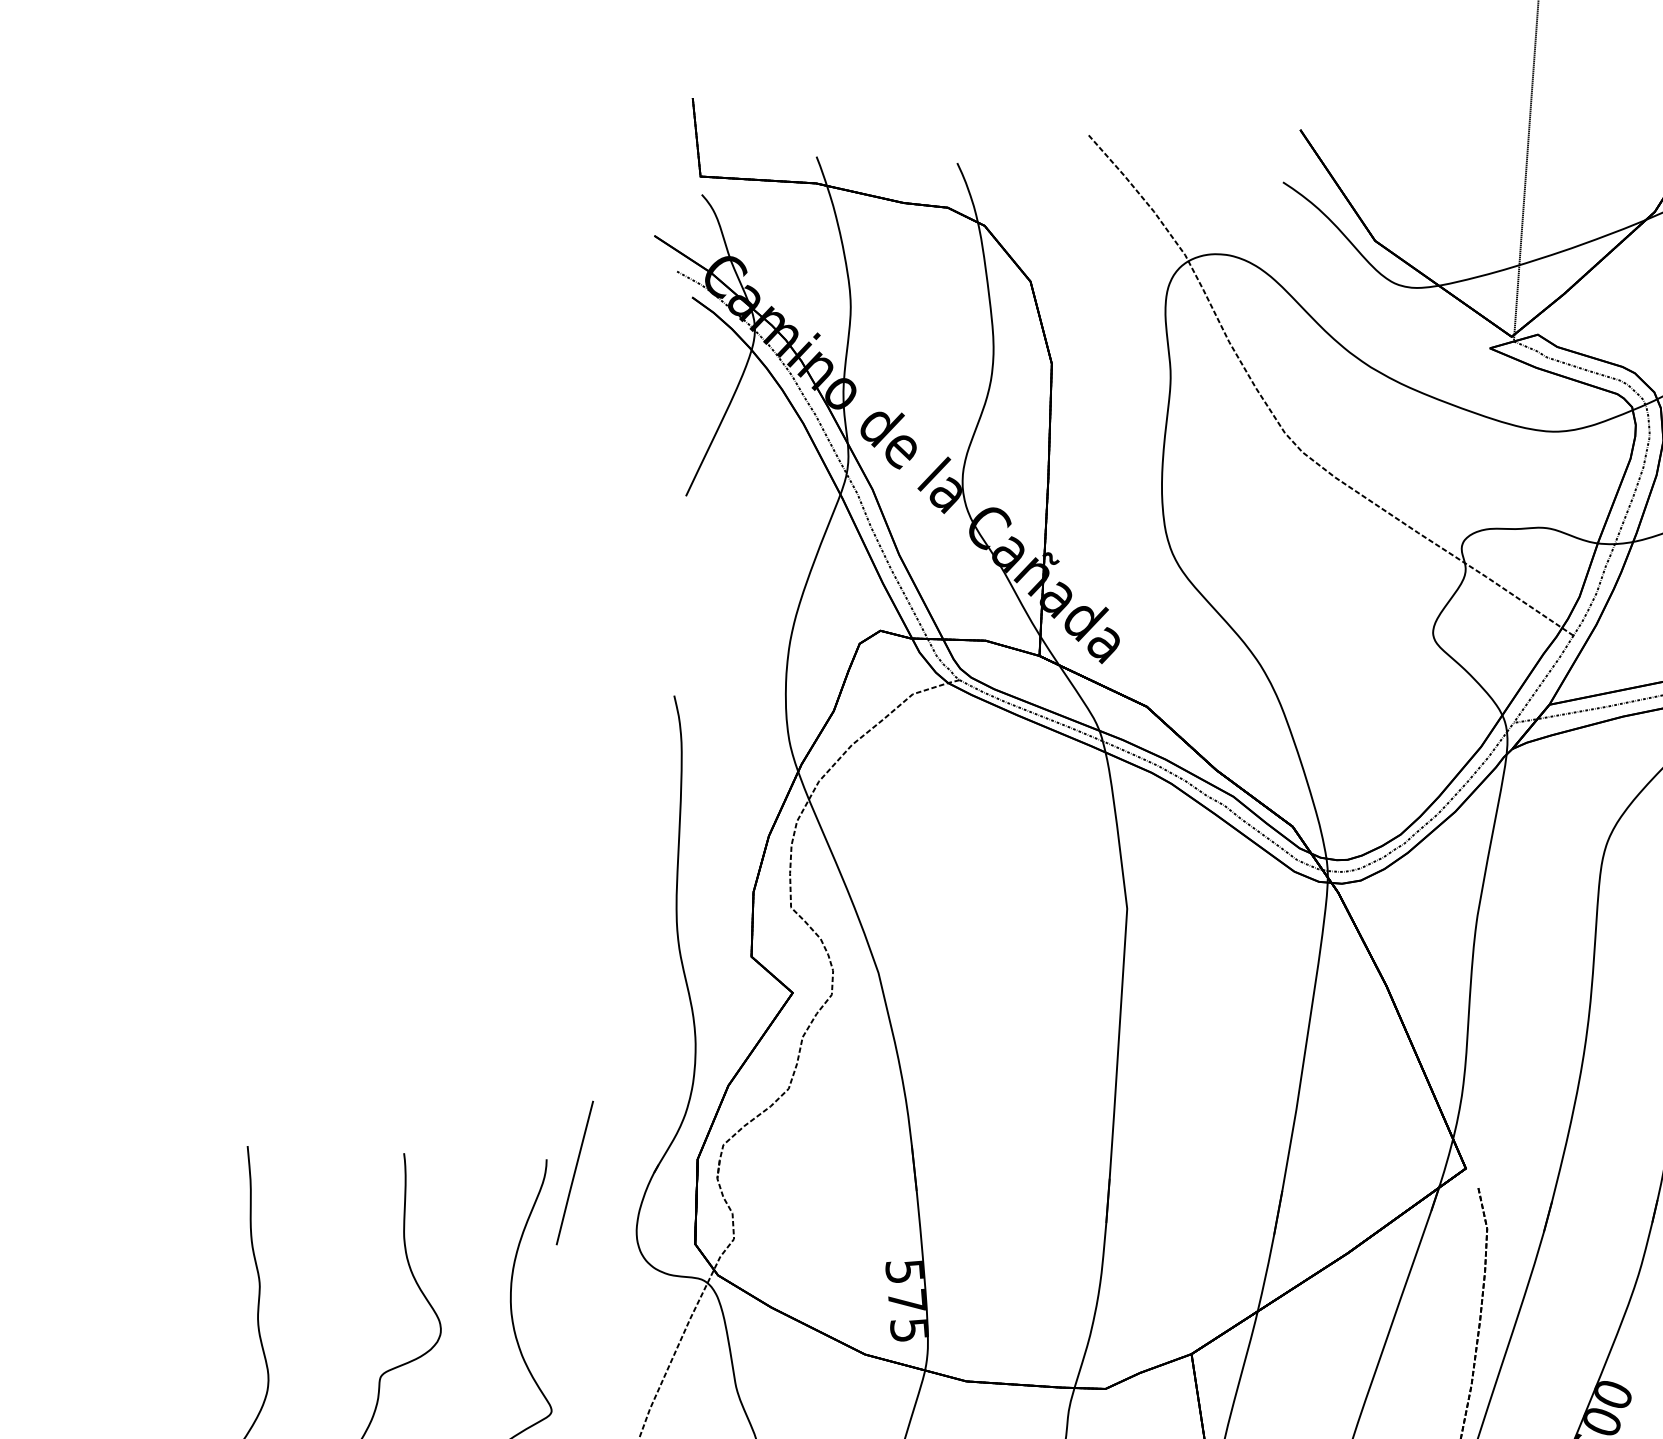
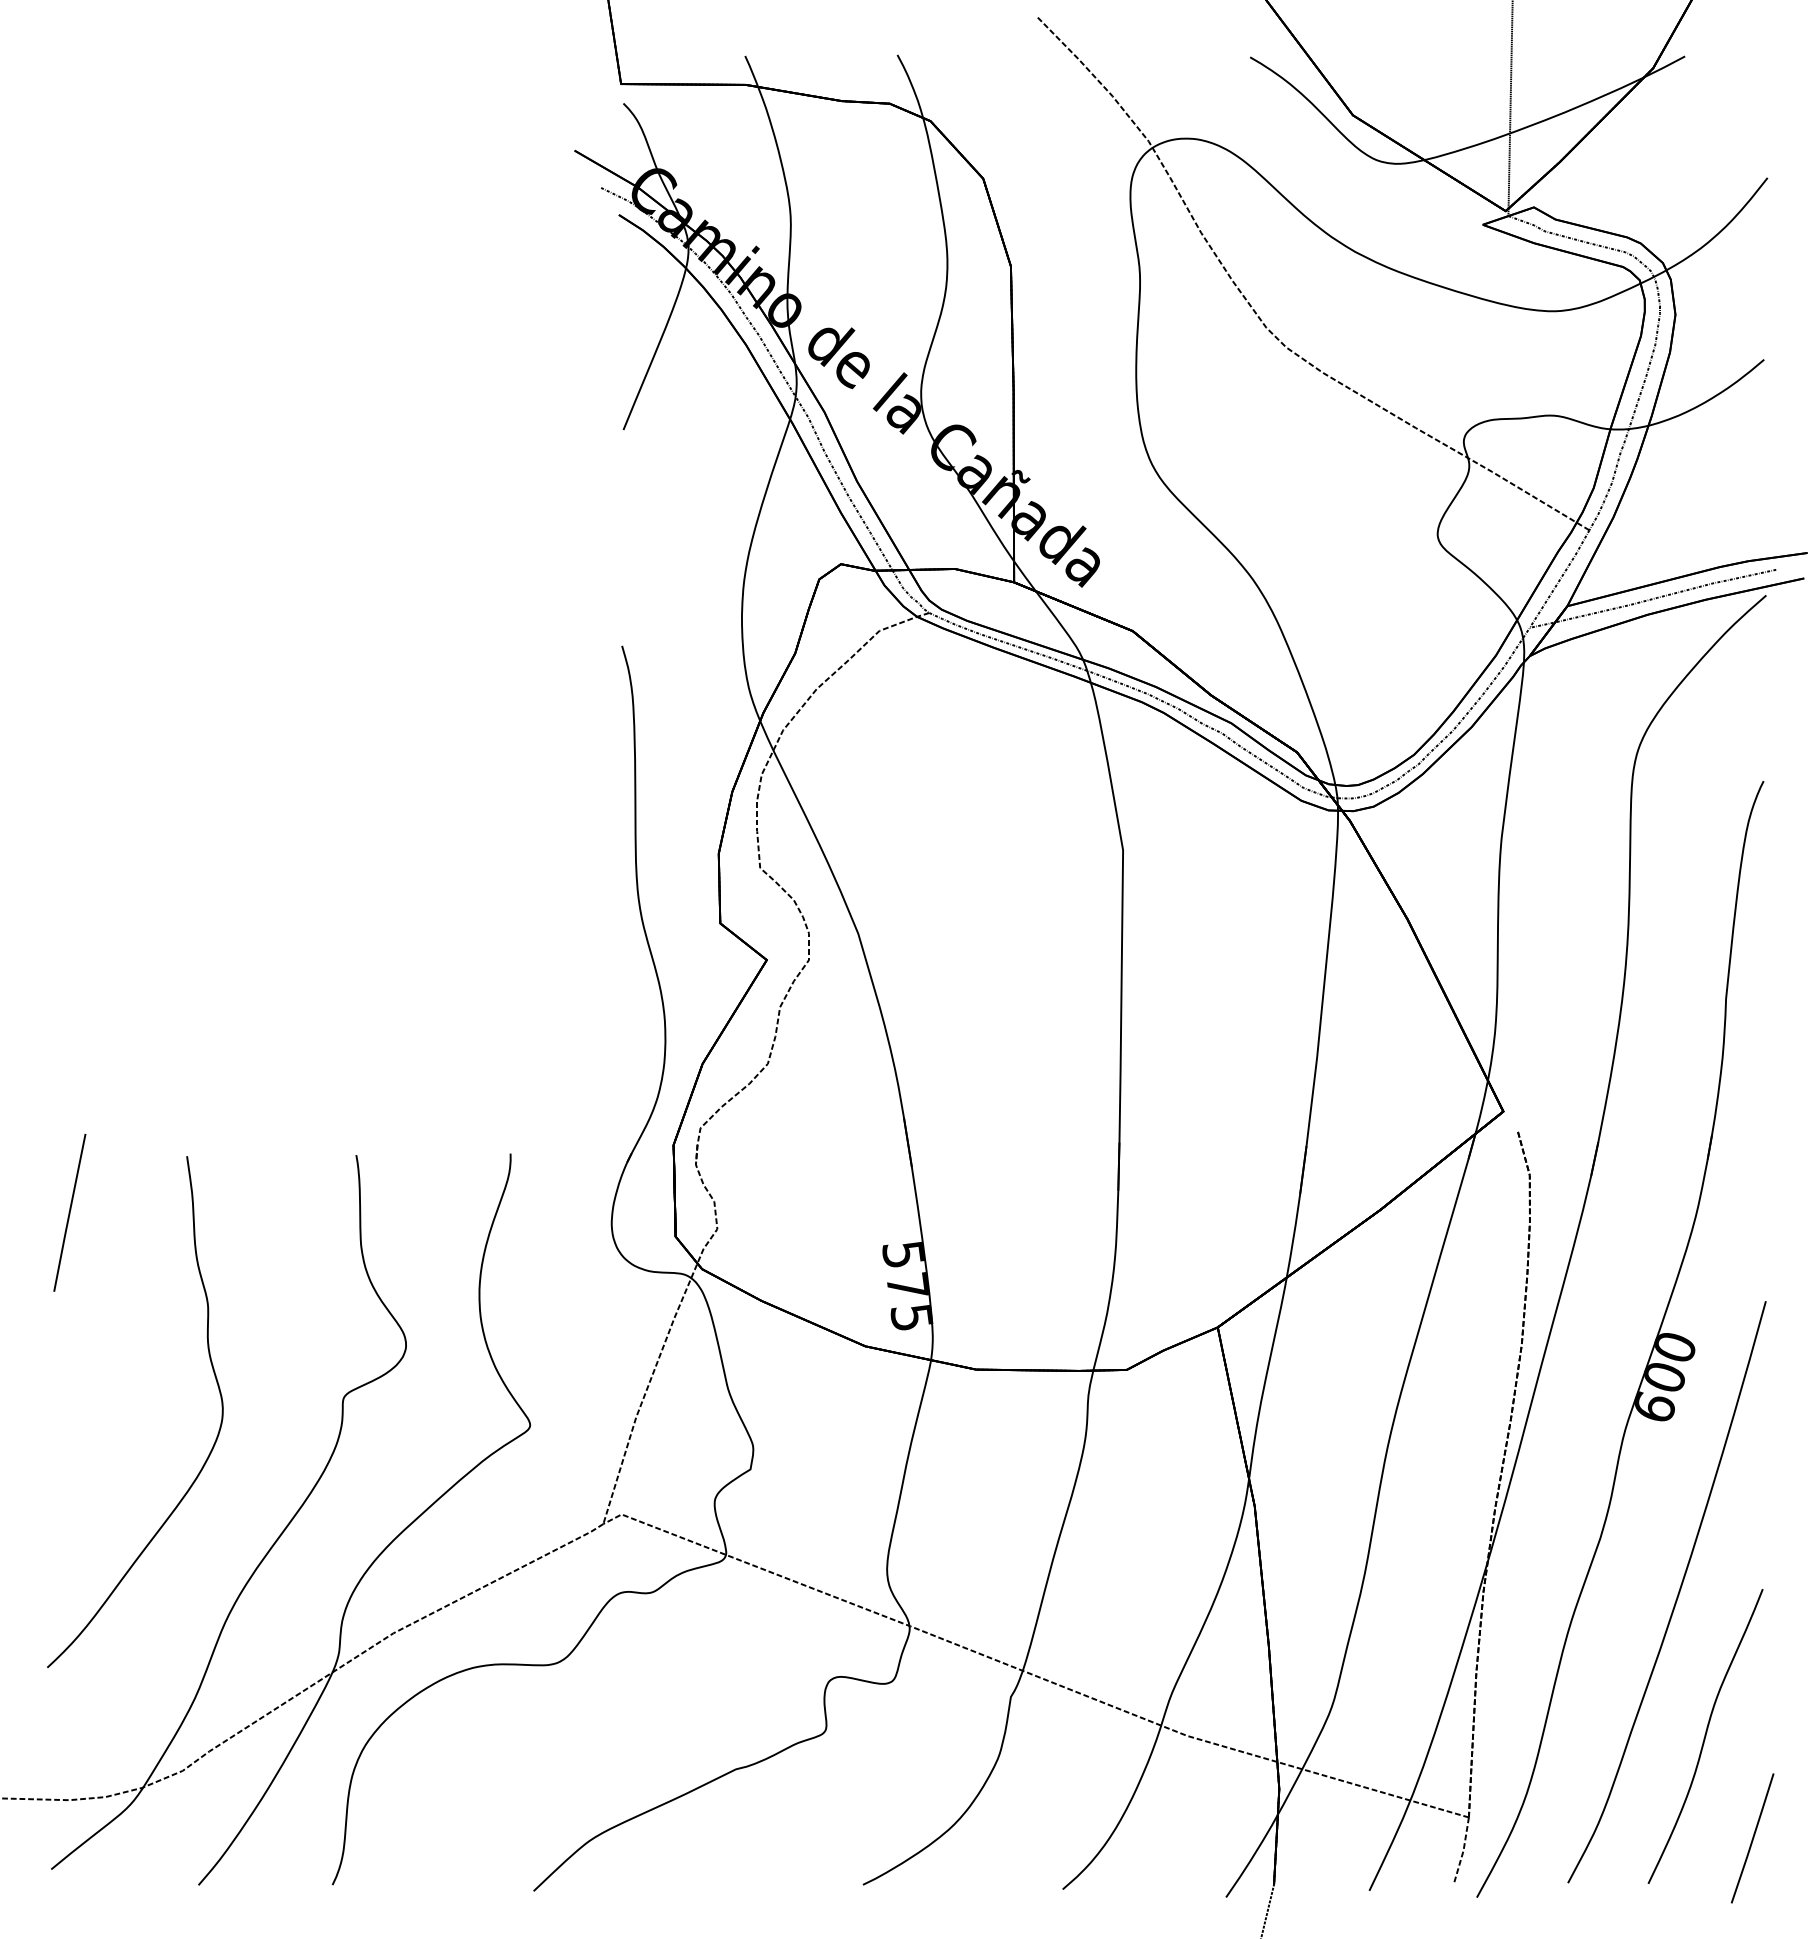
line: (574, 1172) -> (69, 1212), moved

